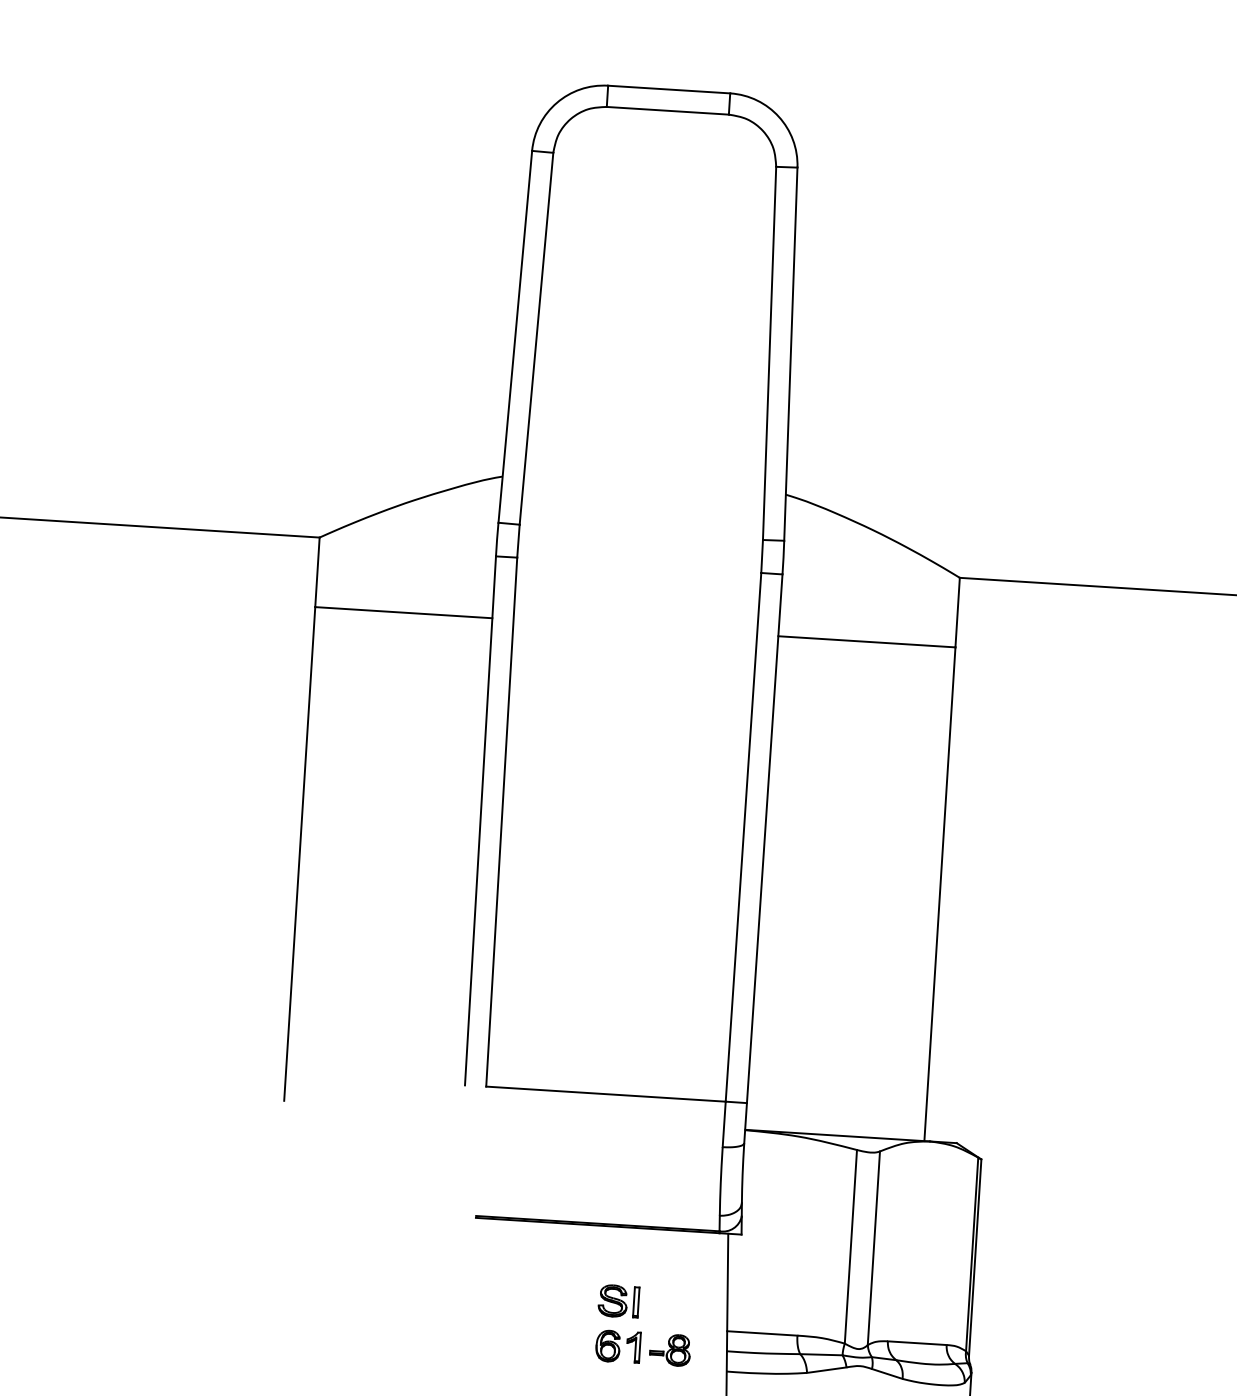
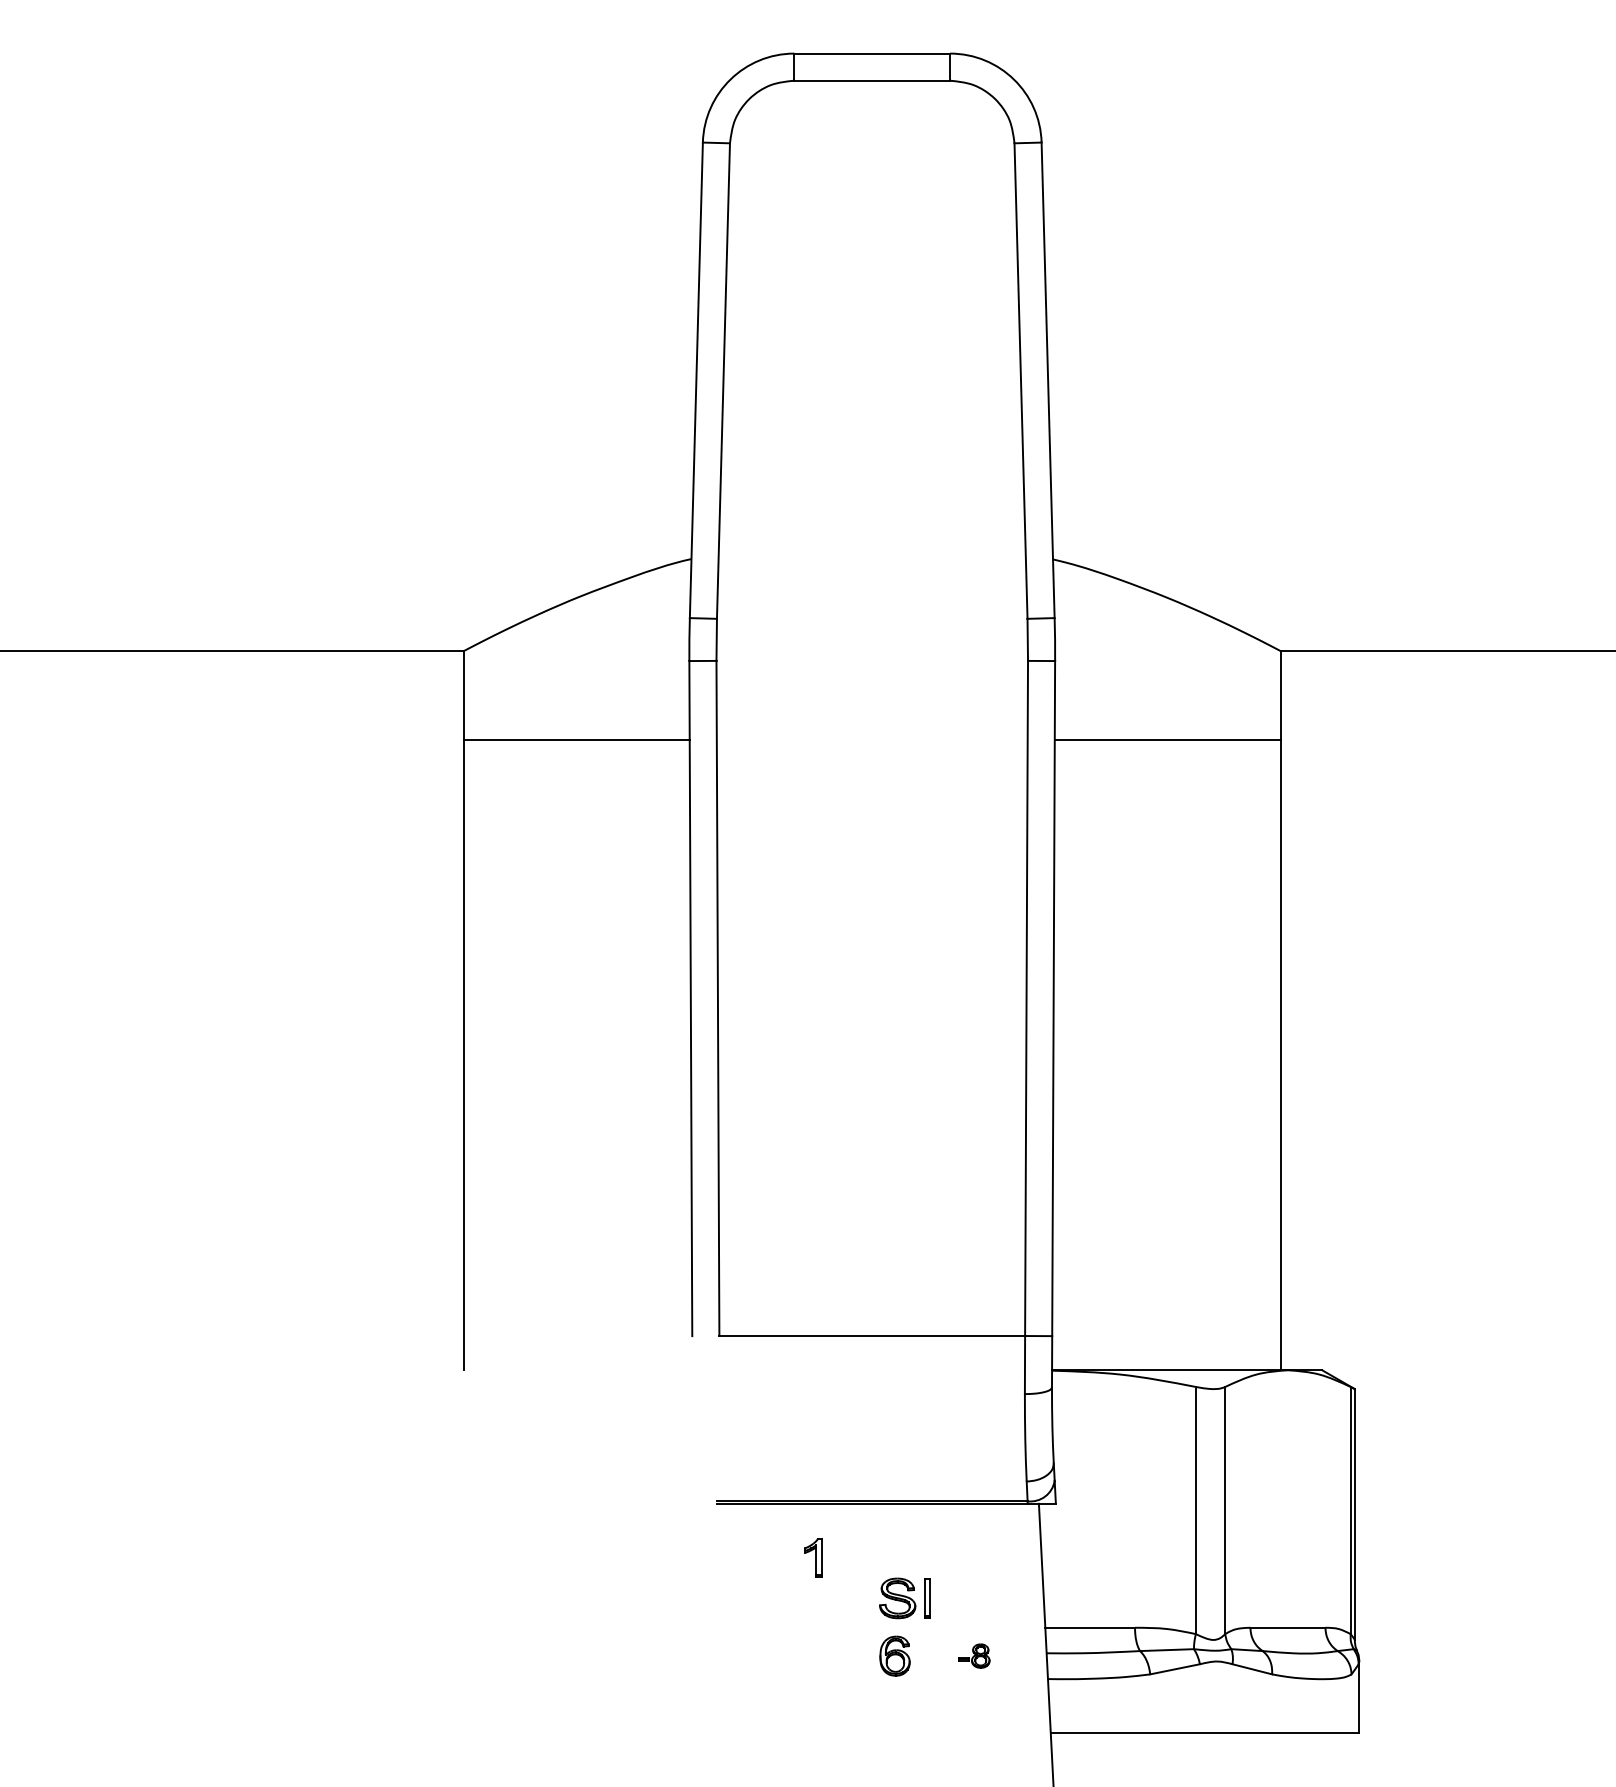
part: (633, 1347) -> (813, 1557), moved
part: (670, 1349) -> (974, 1655), size x0.6

